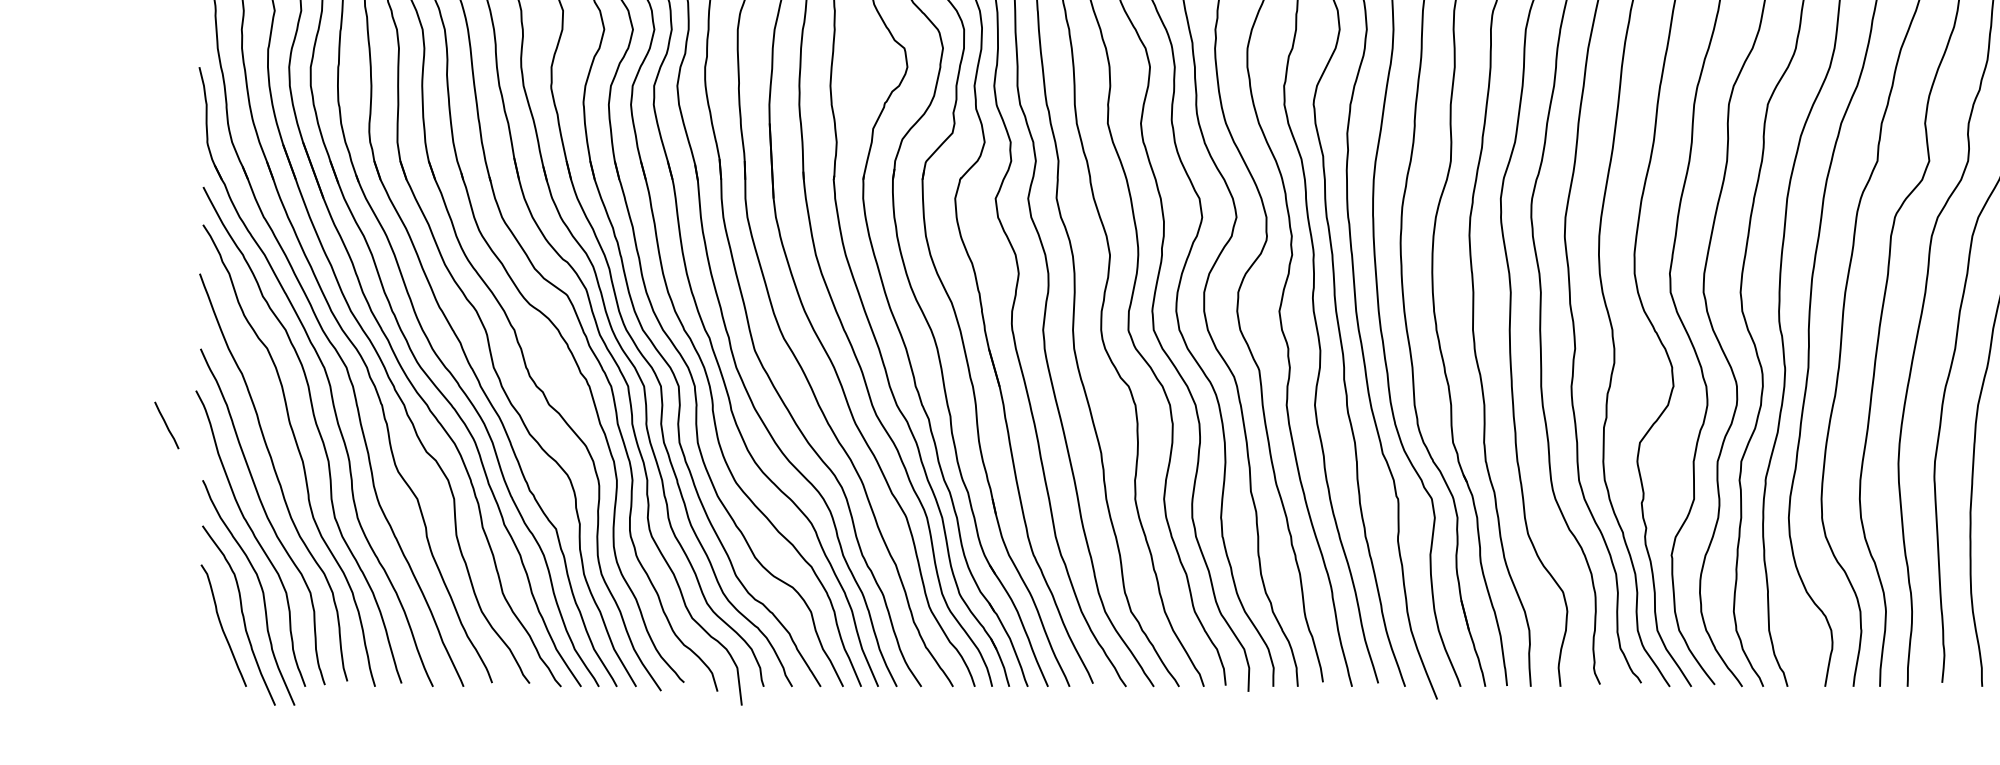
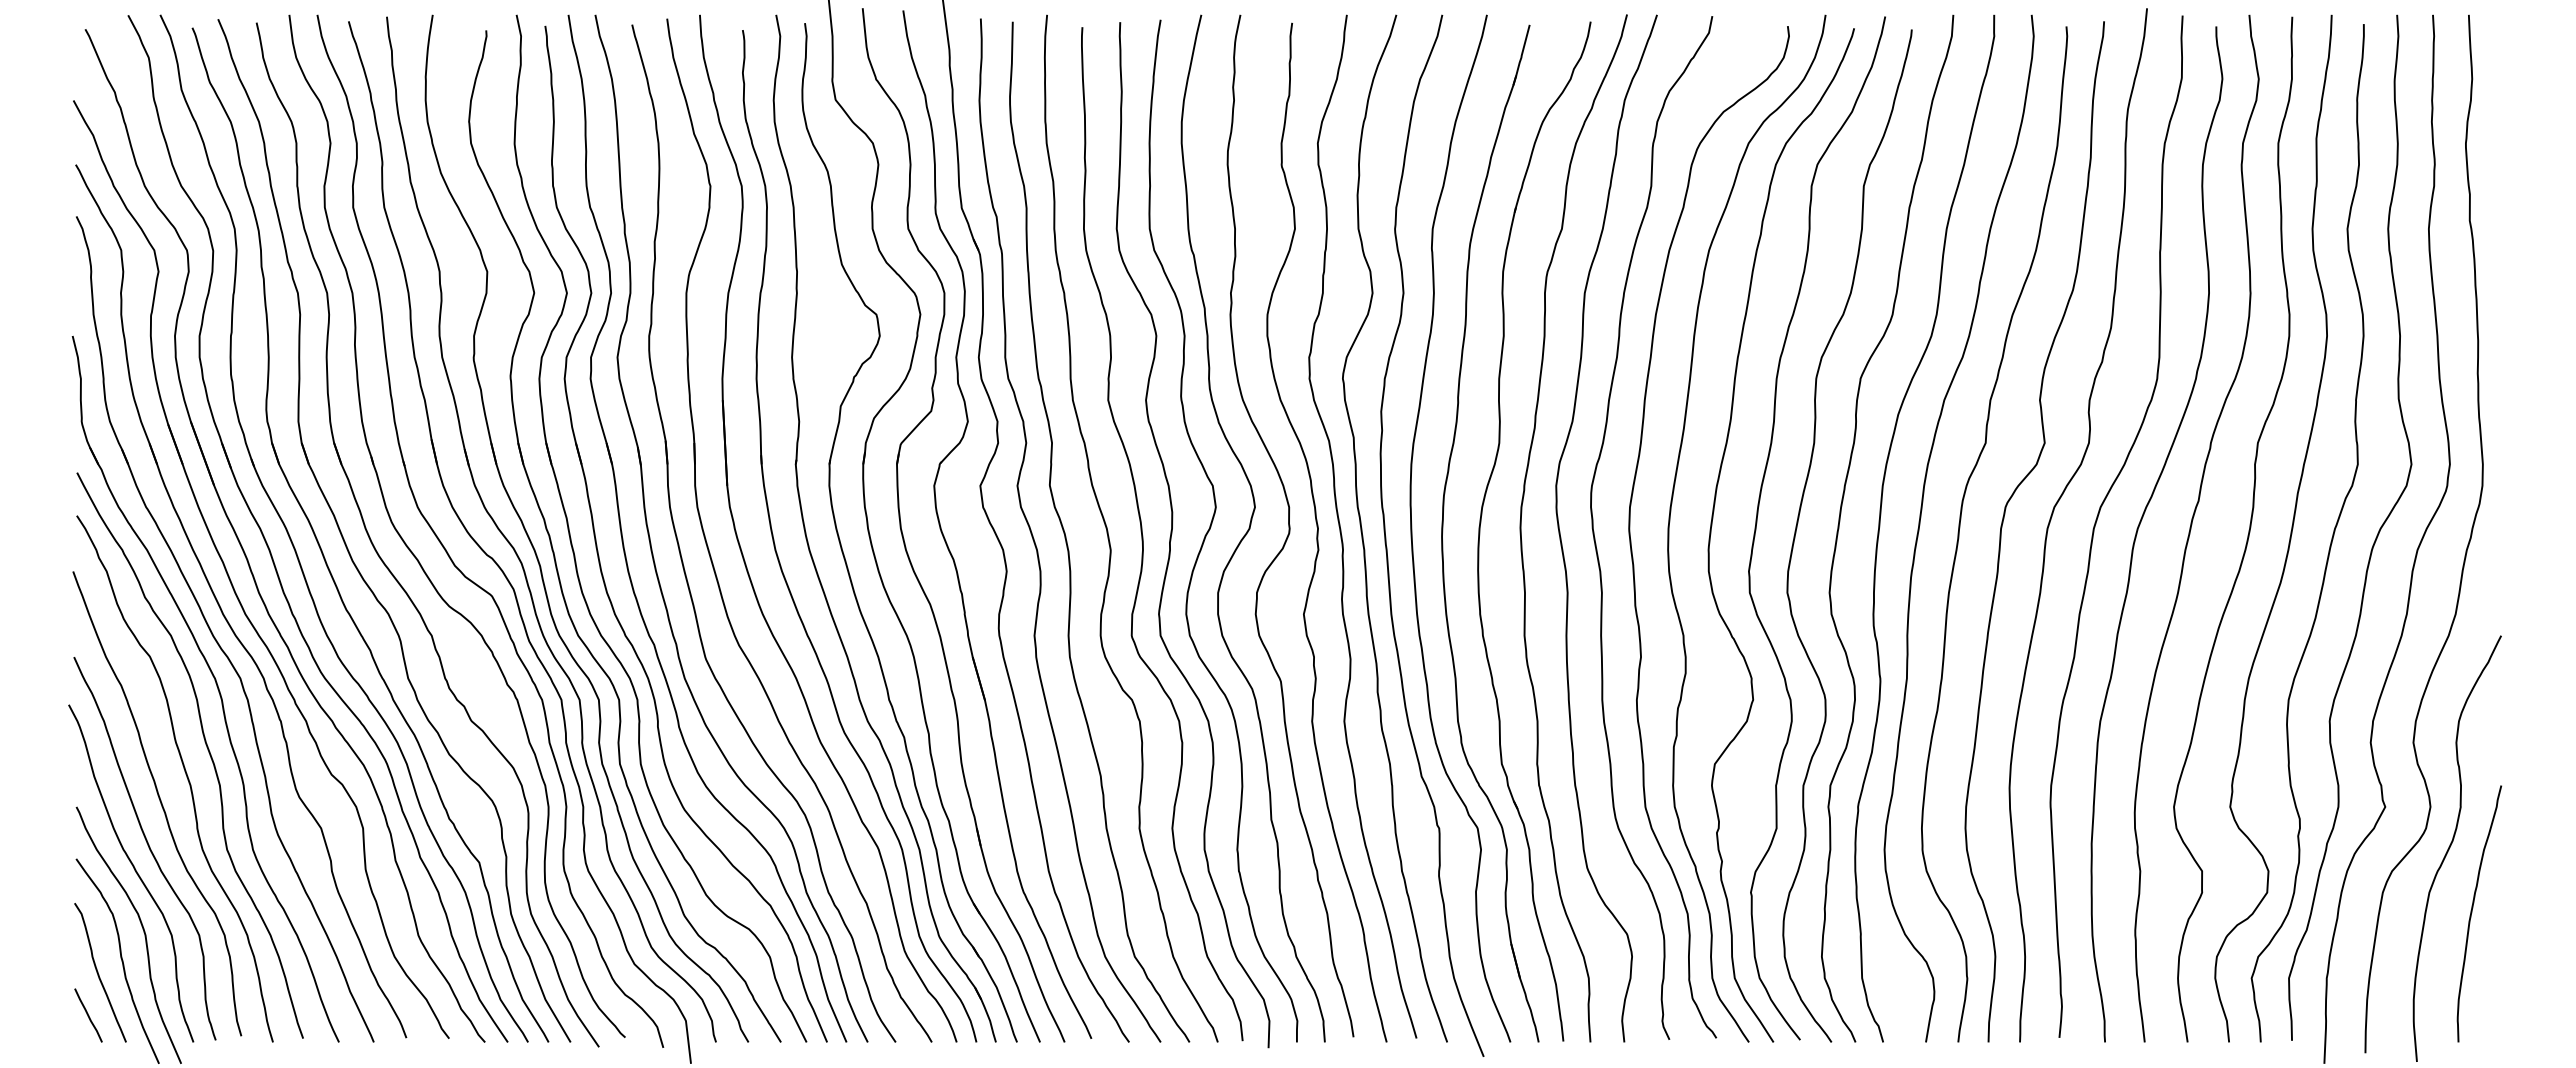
line: (166, 425) -> (88, 1015), moved

